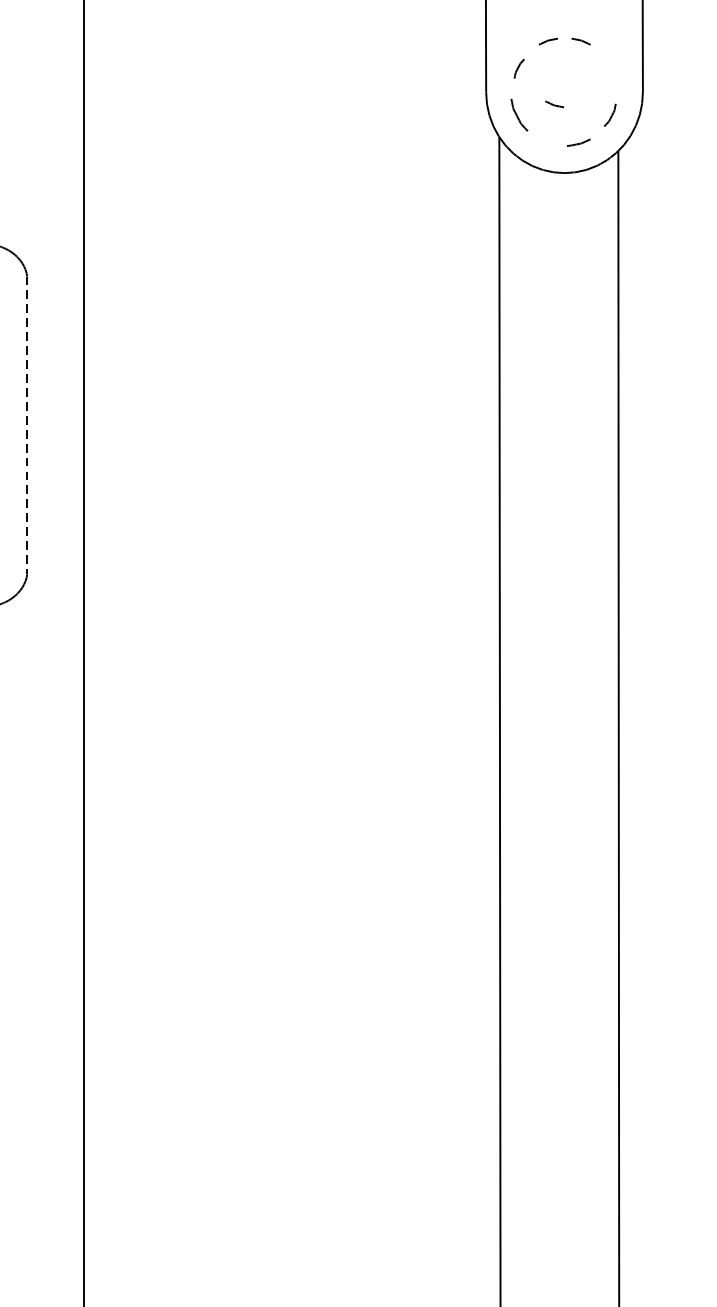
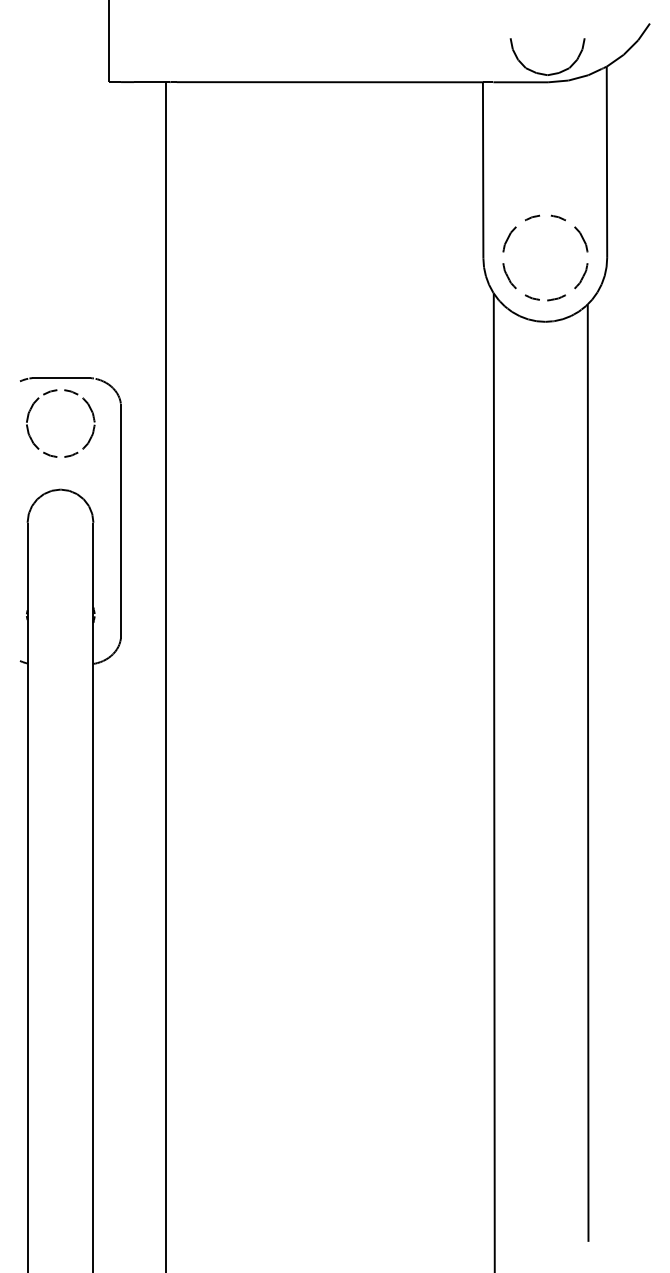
part: (519, 68) -> (509, 239), size x1.67
part: (610, 68) -> (581, 239), added
line: (553, 104) -> (531, 297), moved
part: (610, 115) -> (581, 276), size x1.43
line: (26, 425) -> (120, 521), dashed -> solid

